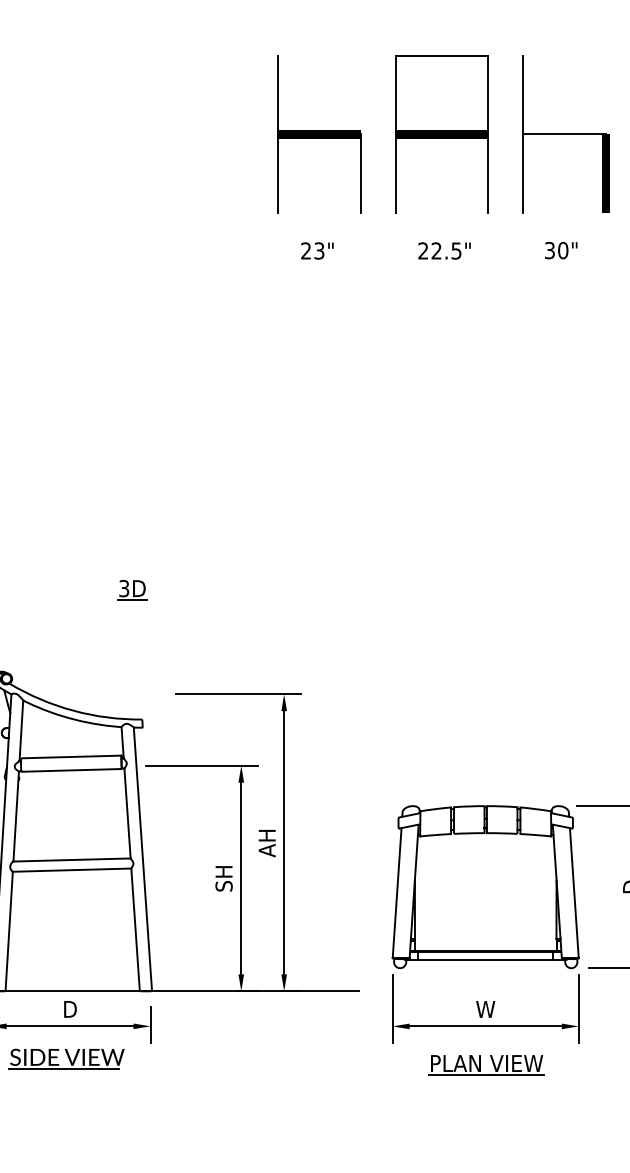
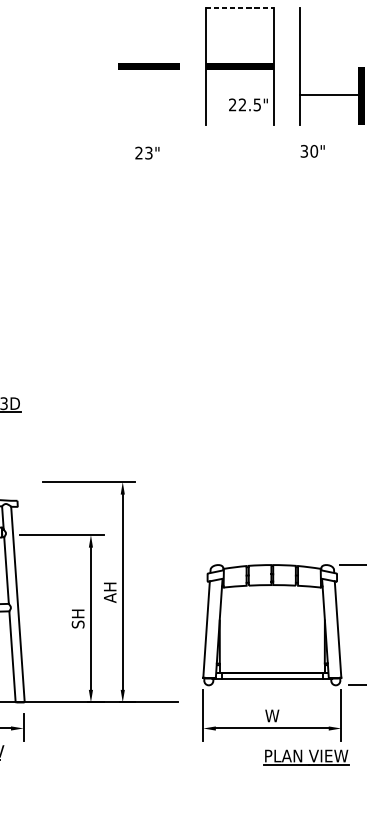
line: (442, 55) -> (240, 8), solid -> dashed
line: (277, 133) -> (117, 65), removed
line: (563, 134) -> (330, 94), moved
line: (360, 173) -> (179, 95), removed
text: (444, 250) -> (248, 104), moved
text: (561, 250) -> (312, 151), moved
part: (486, 1065) -> (306, 757), moved

